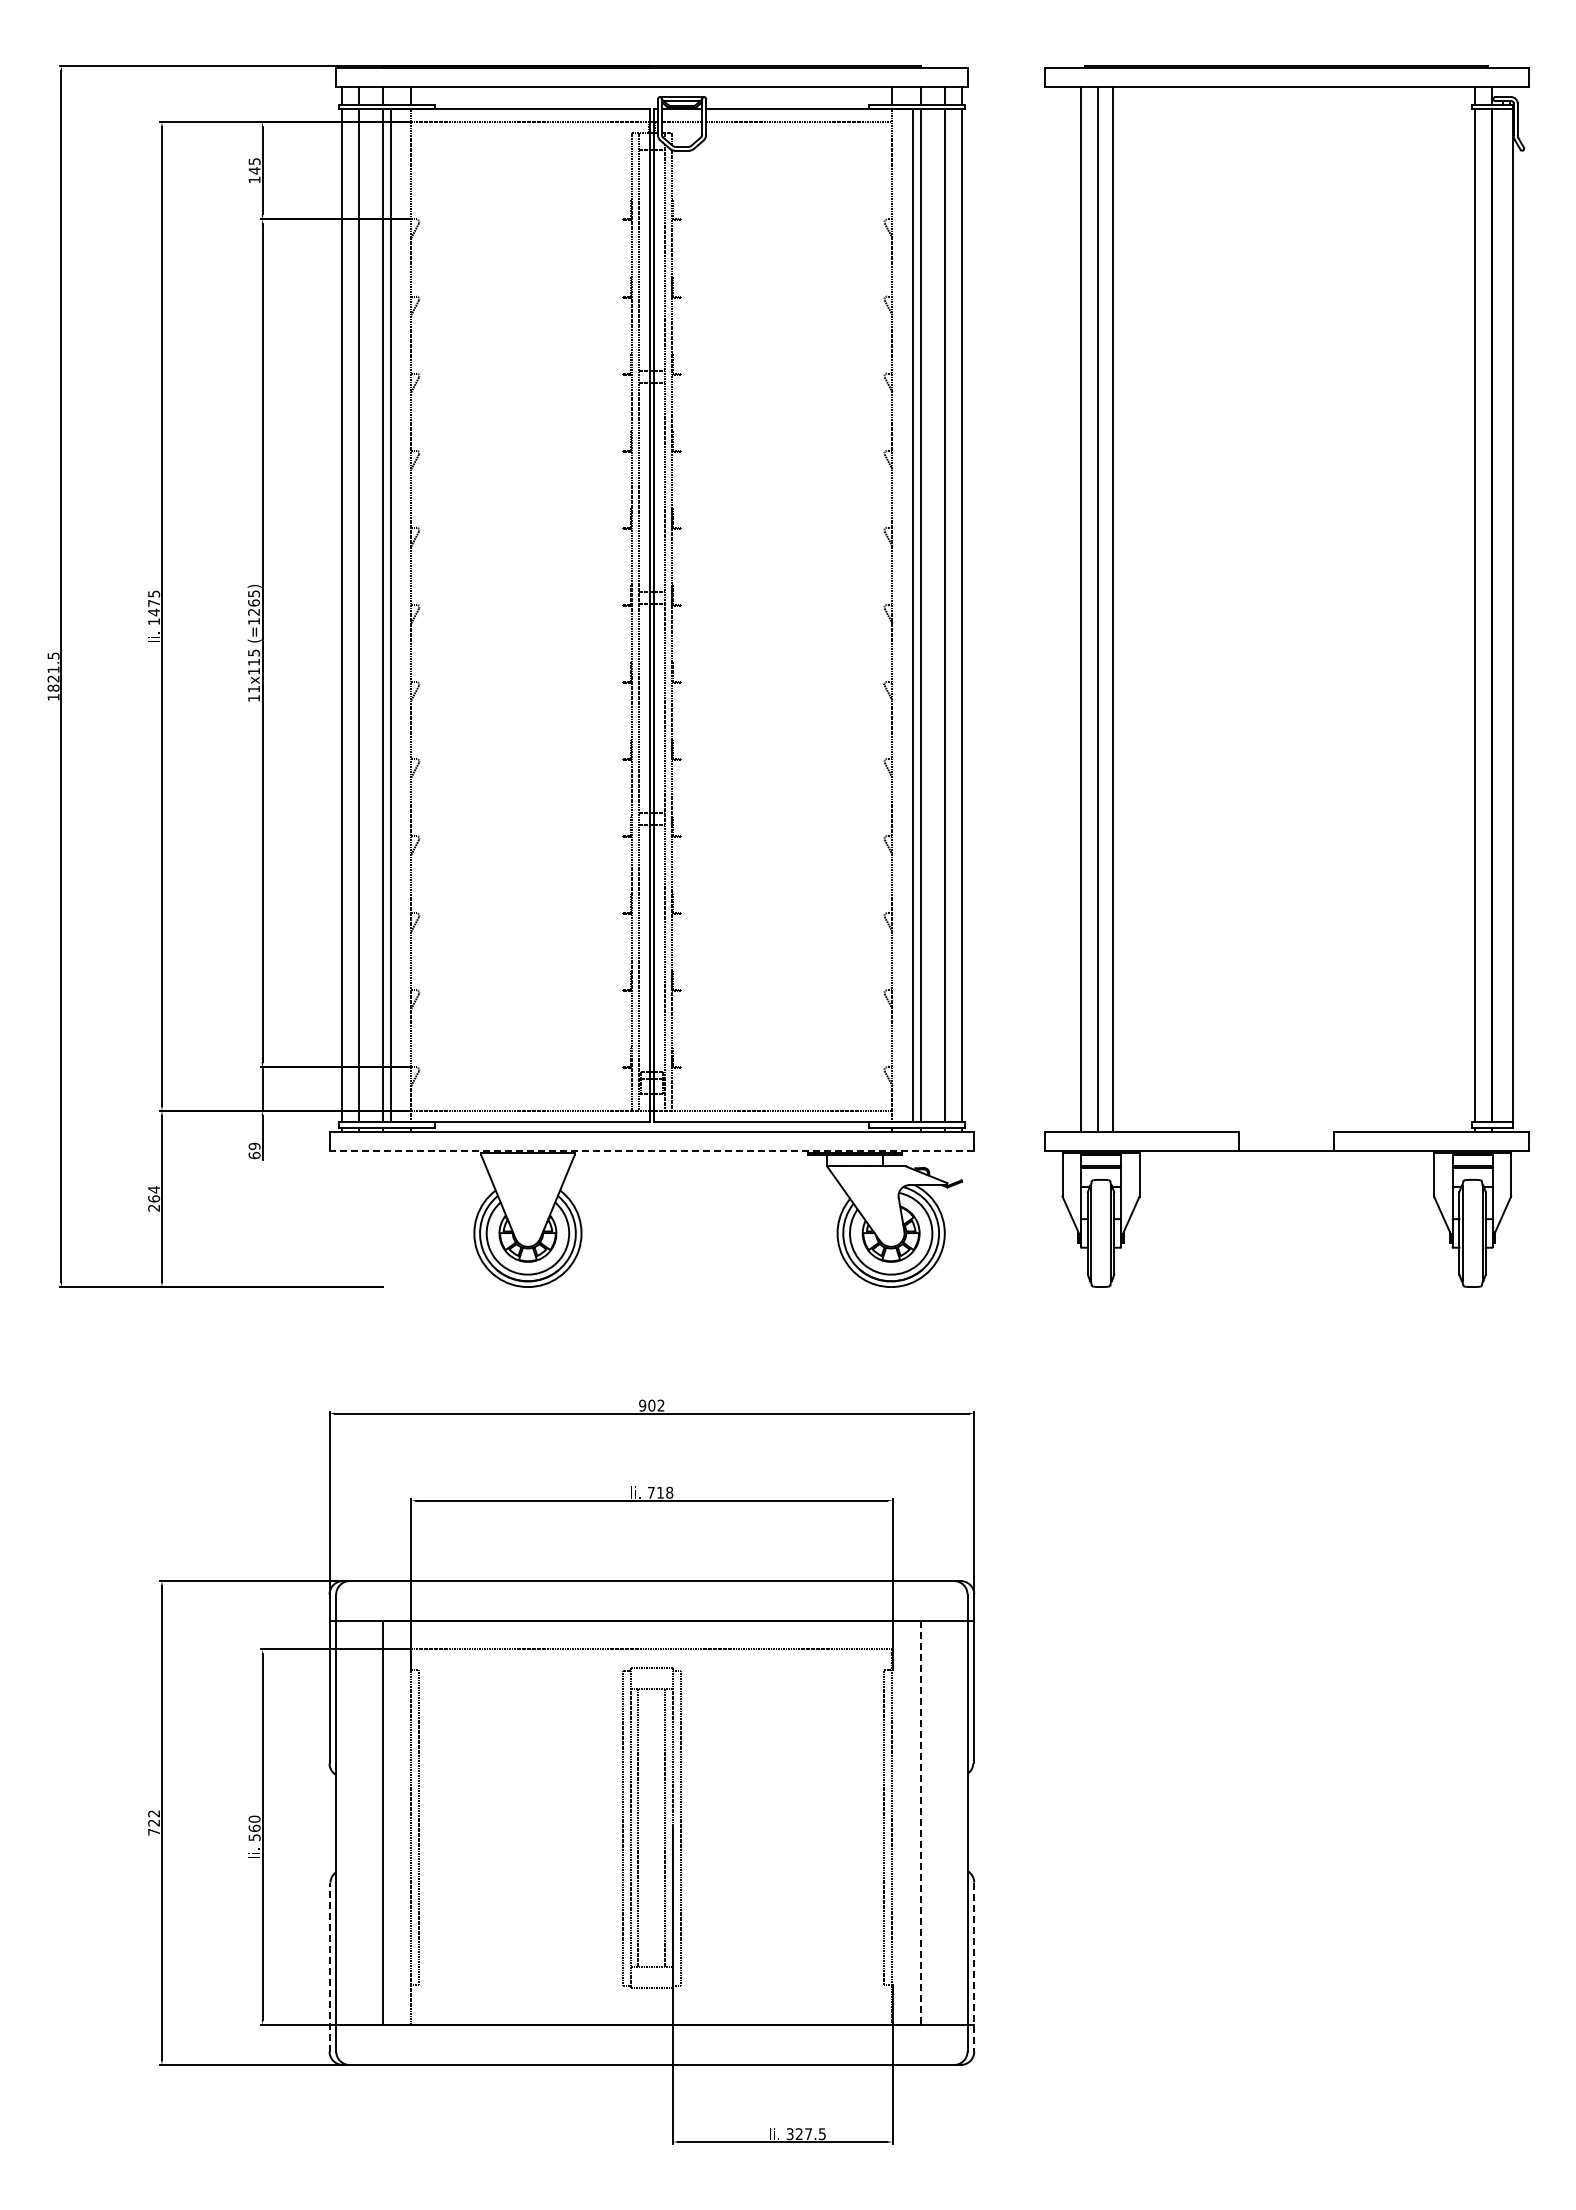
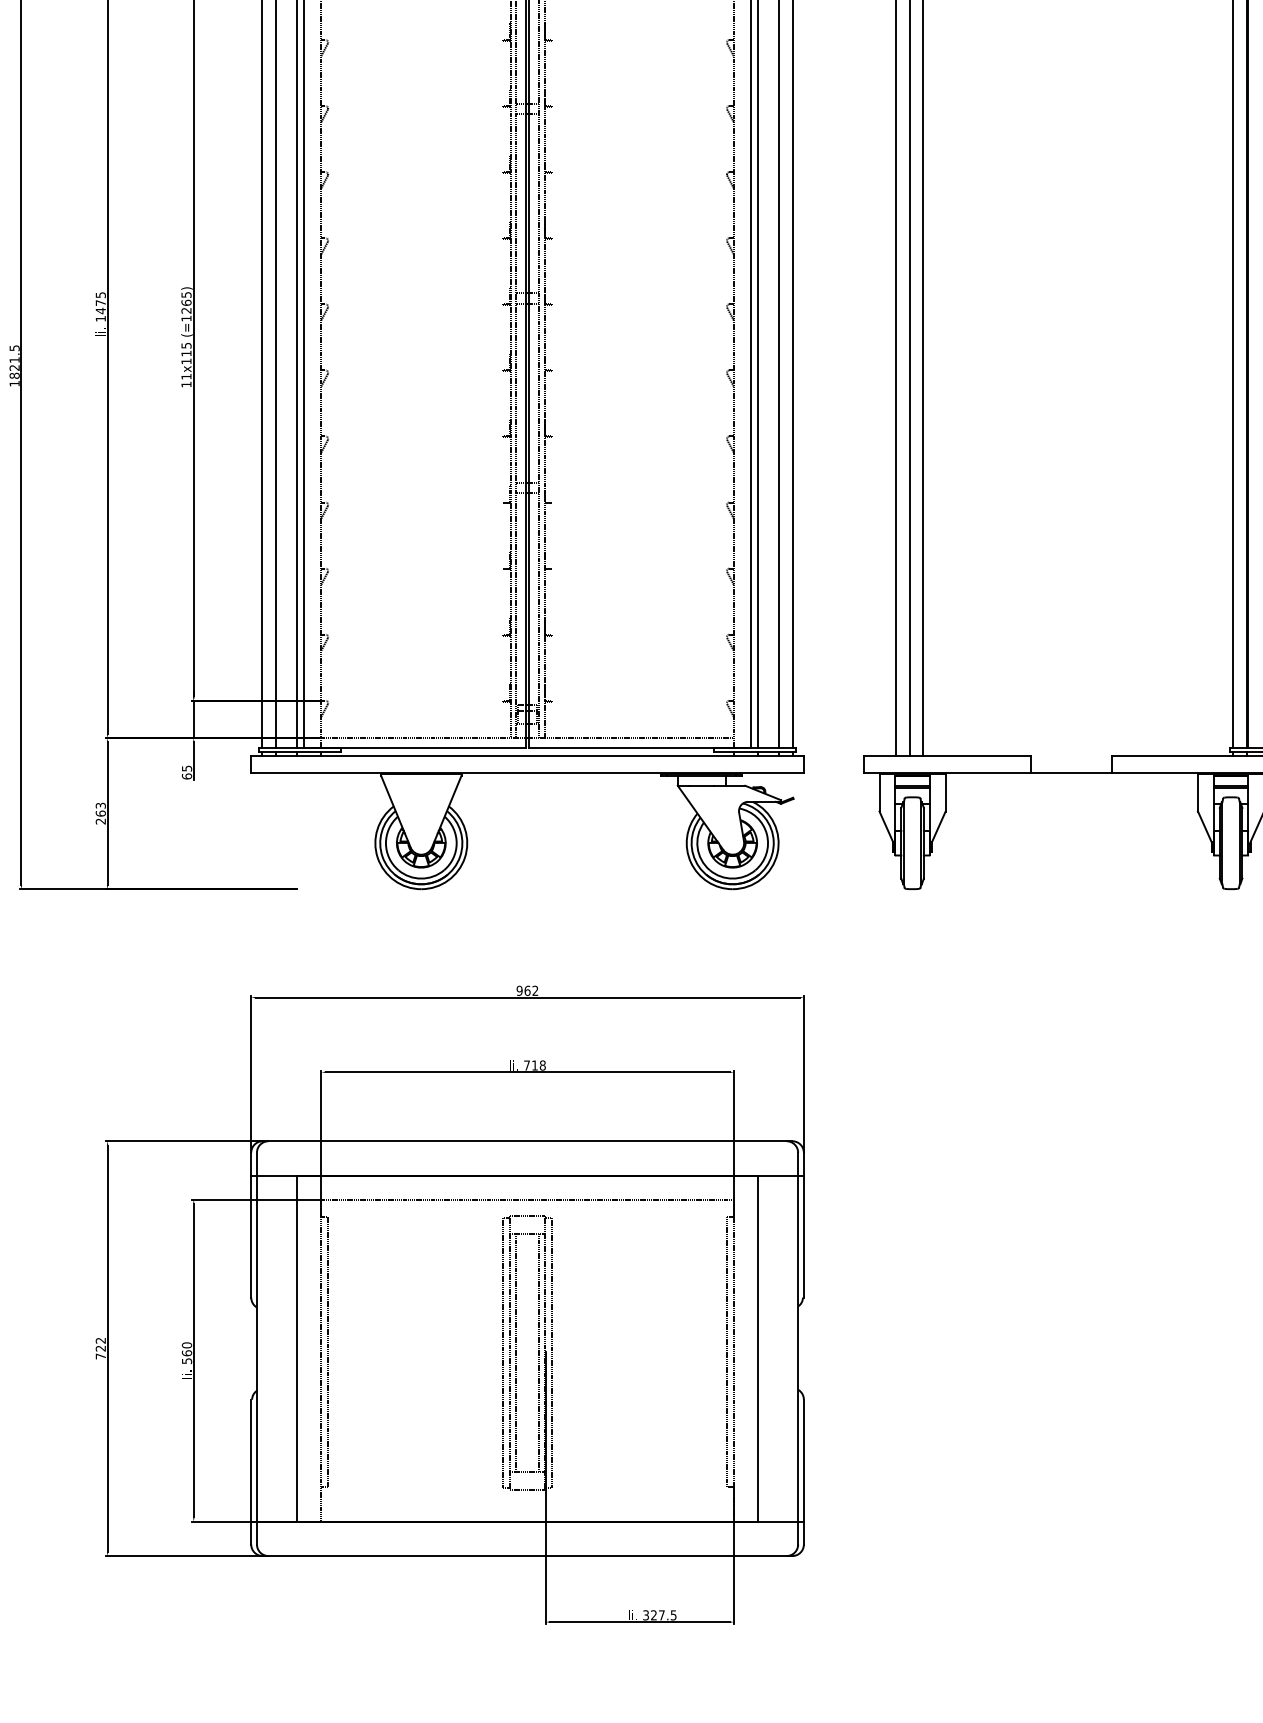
text: (254, 1145) -> (186, 767), 69 -> 65
line: (651, 1151) -> (527, 773), dashed -> solid
text: (154, 1189) -> (101, 805), 264 -> 263
text: (651, 1405) -> (527, 990), 902 -> 962
line: (920, 1823) -> (757, 1349), dashed -> solid
line: (329, 1966) -> (251, 1471), dashed -> solid
line: (974, 1967) -> (804, 1472), dashed -> solid

